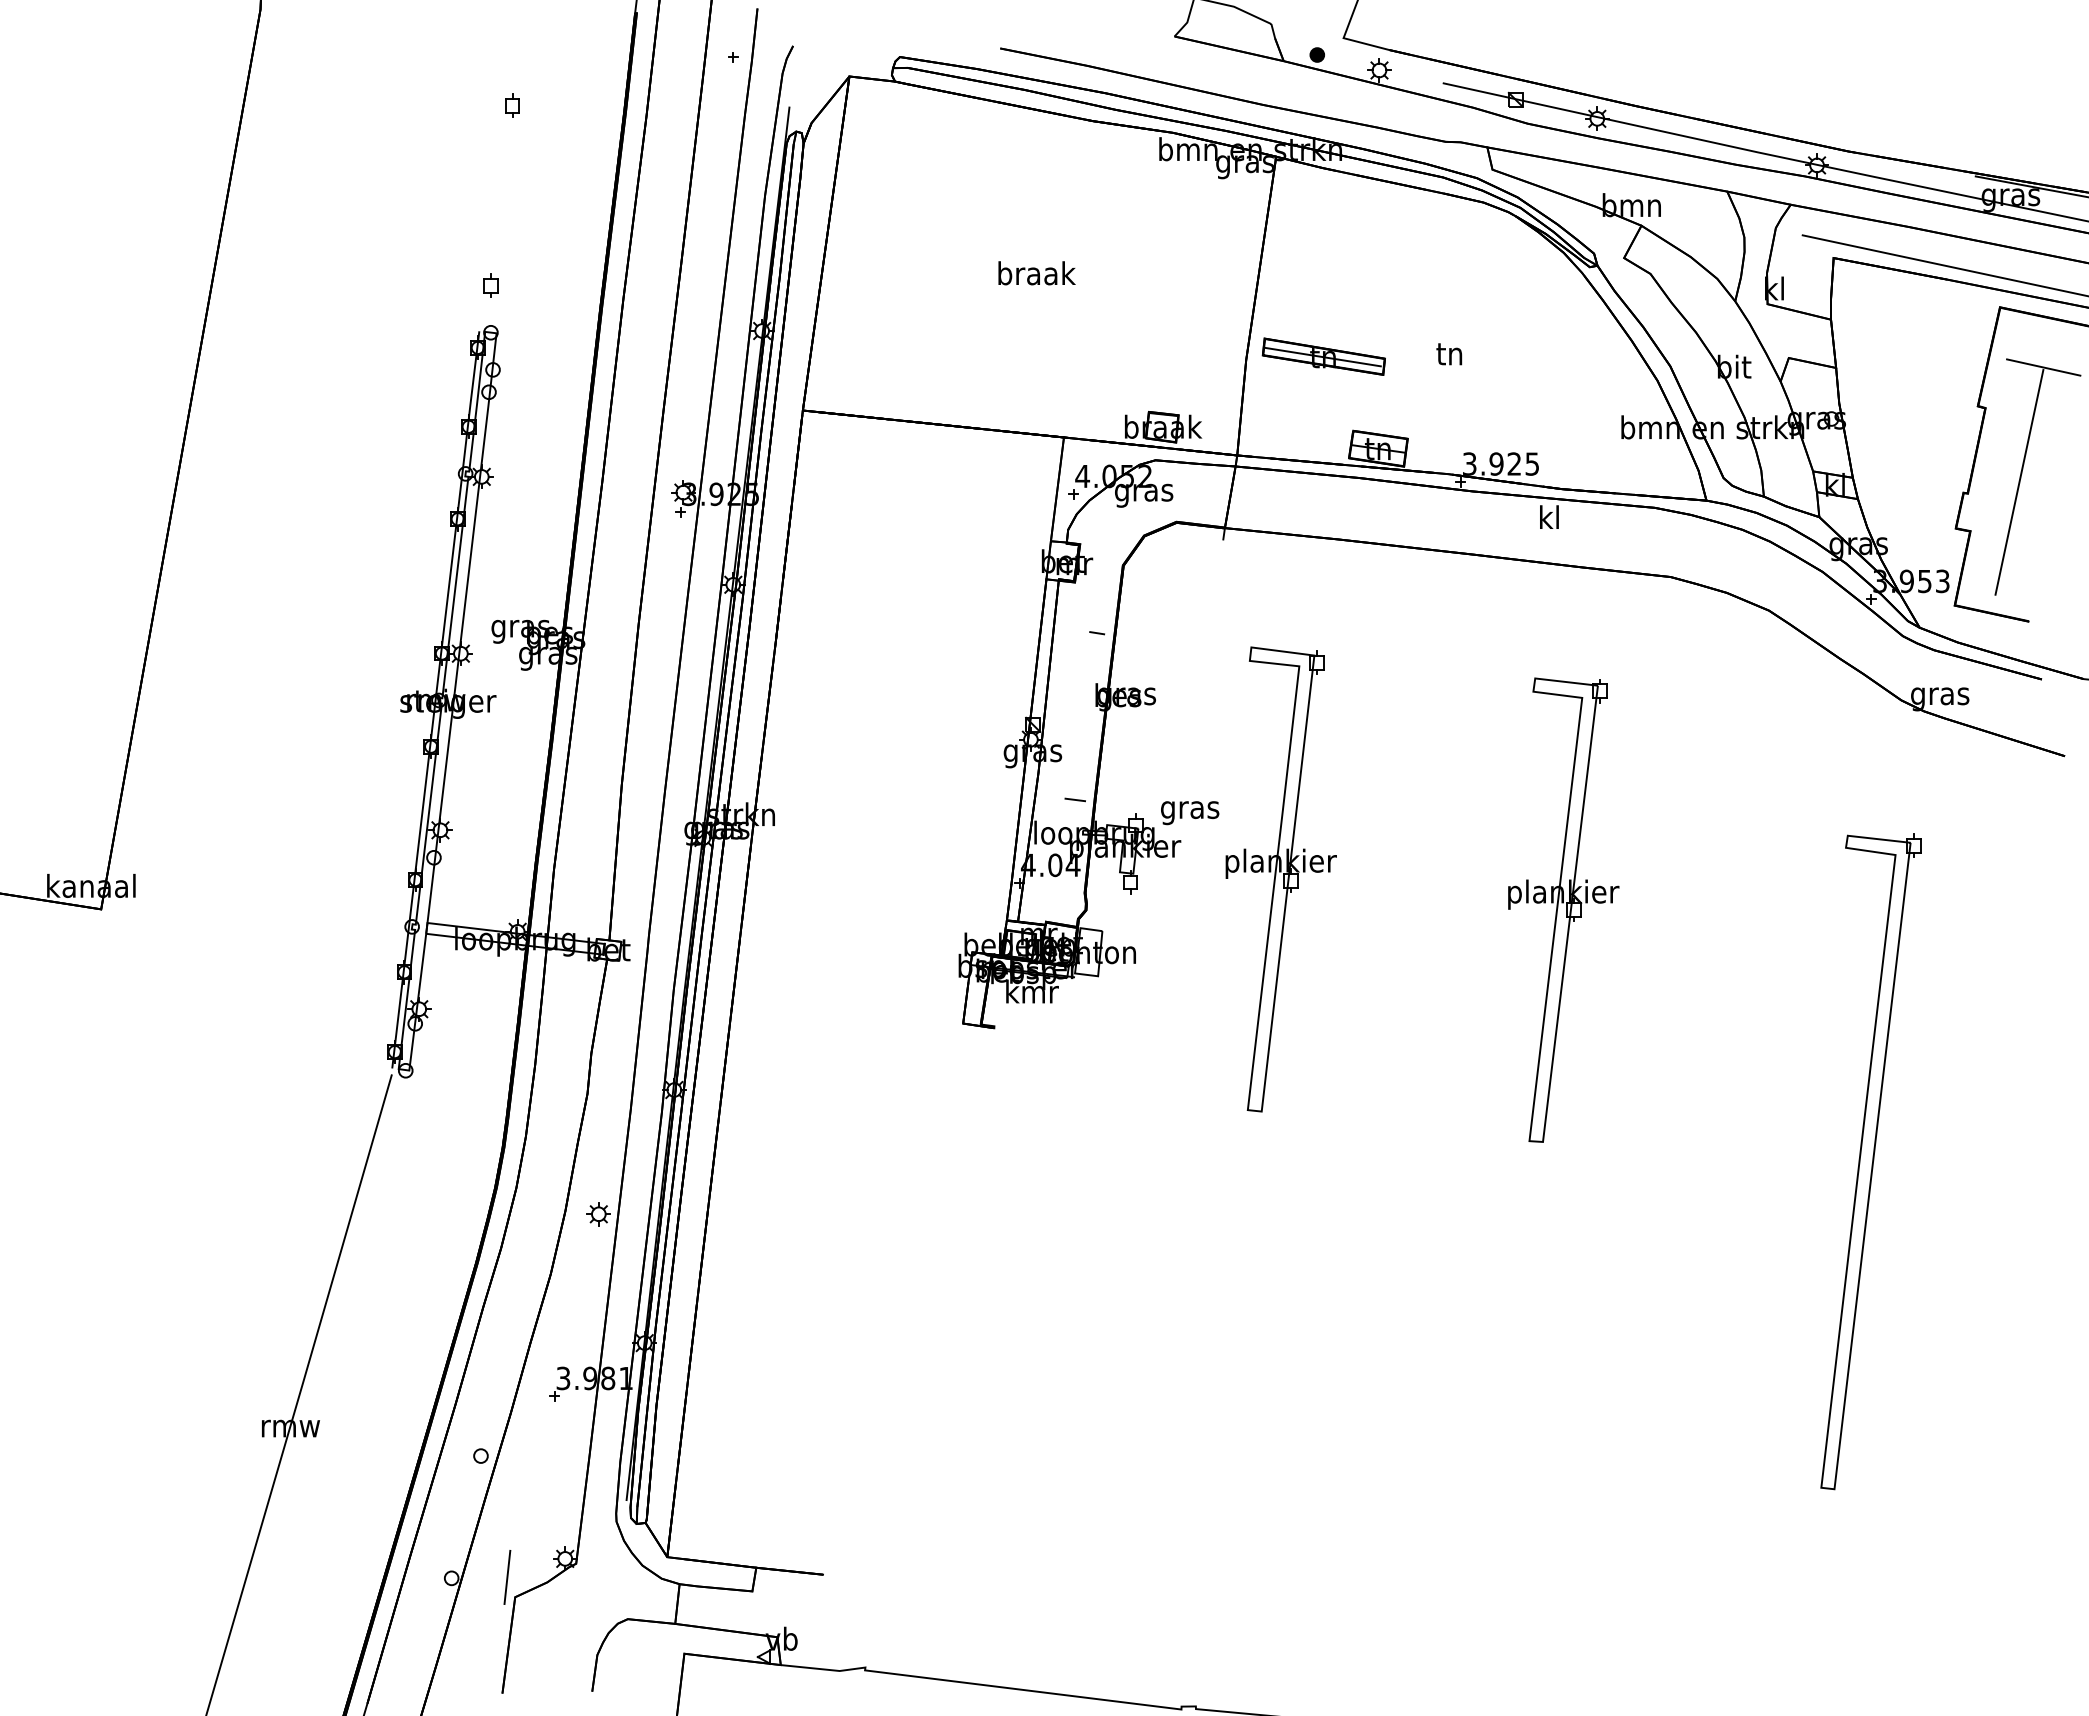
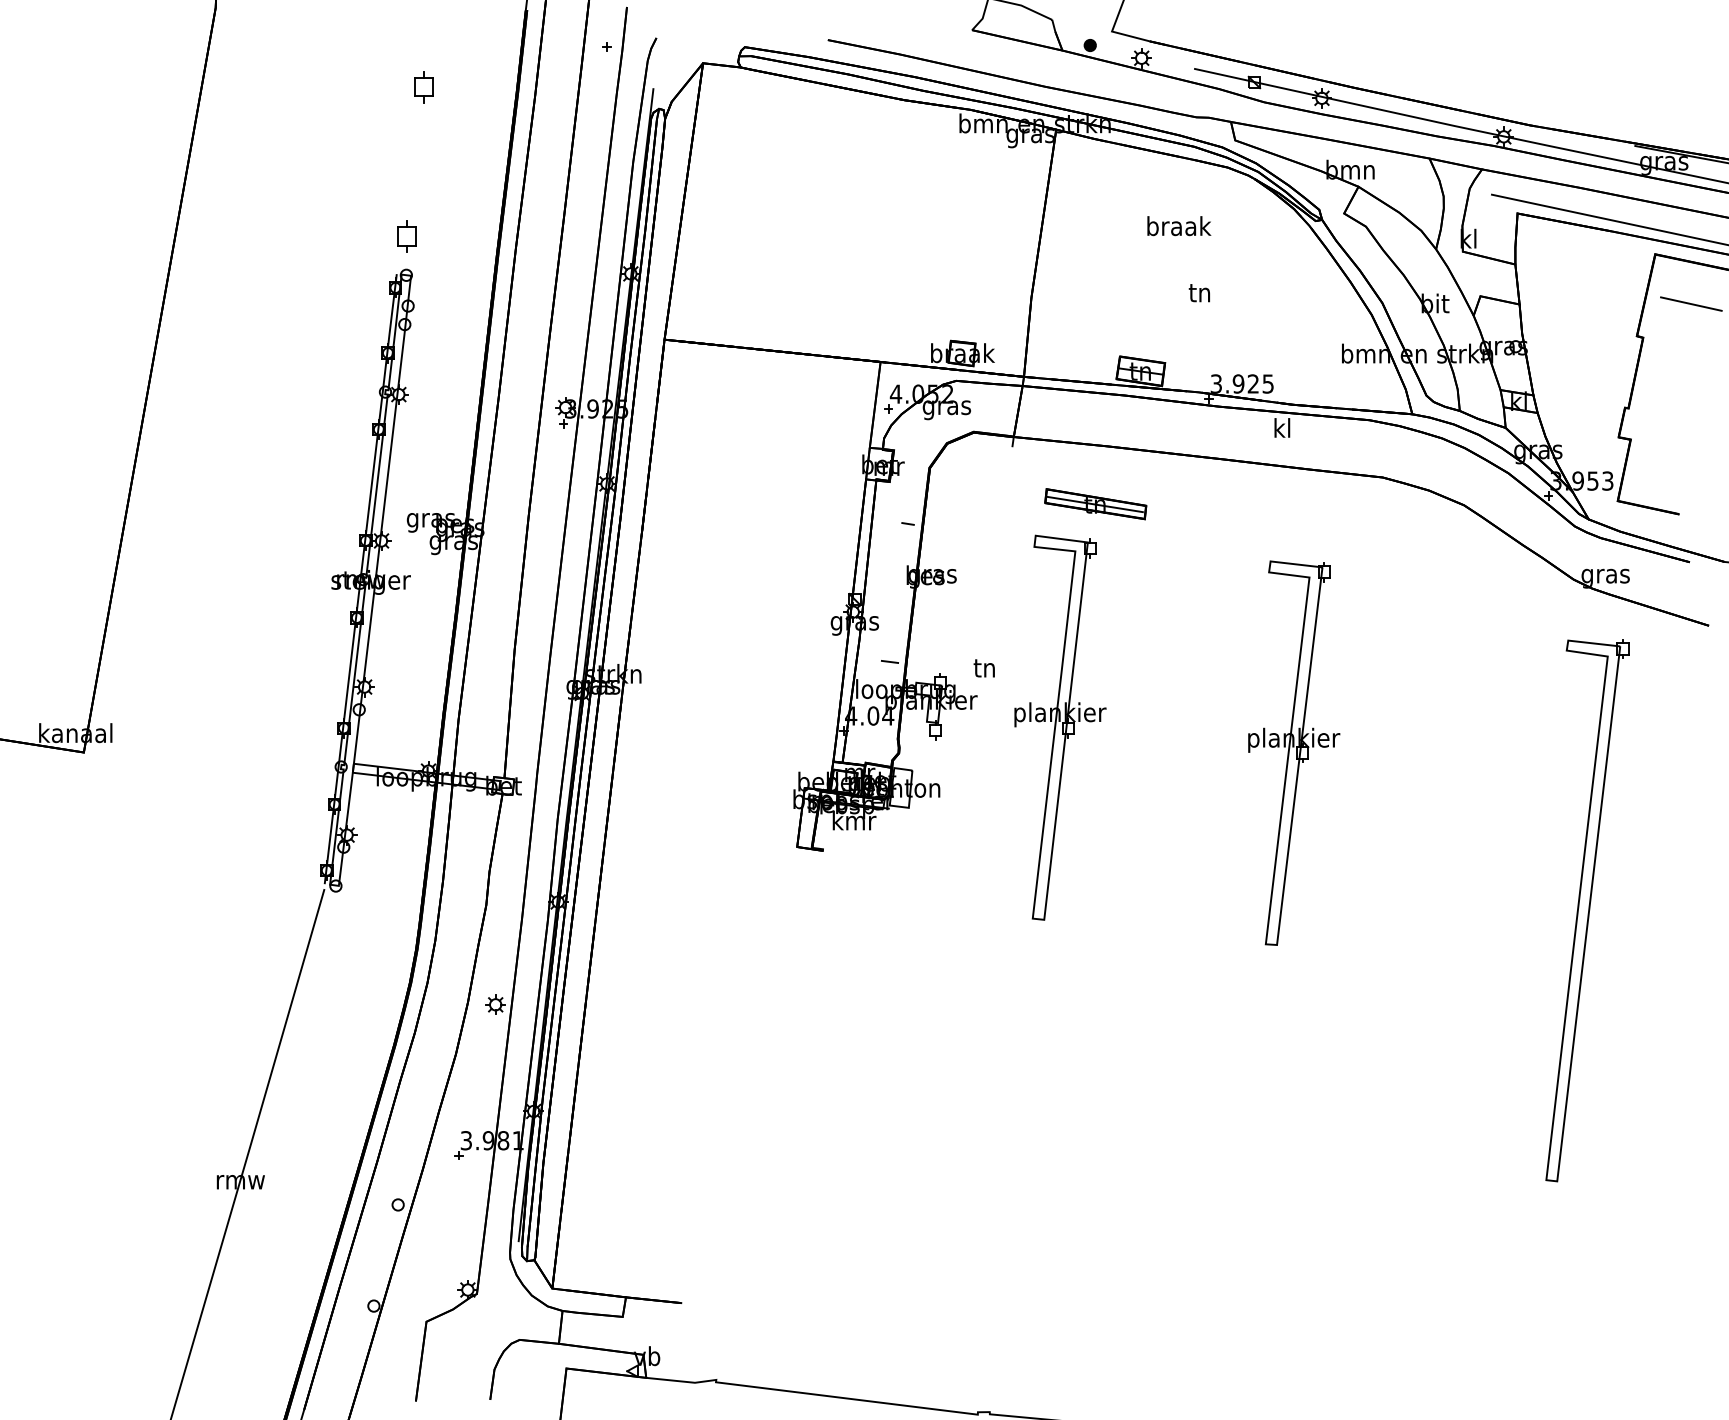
part: (512, 105) -> (424, 87), size x1.6
text: (1037, 273) -> (1179, 226), moved
part: (491, 285) -> (406, 236), size x1.6
part: (1323, 357) -> (1095, 504), moved
line: (2019, 482) -> (1671, 399), removed
text: (1189, 810) -> (984, 670), gras -> tn
part: (1871, 1161) -> (1587, 910), moved
line: (506, 1577) -> (419, 1305), removed

